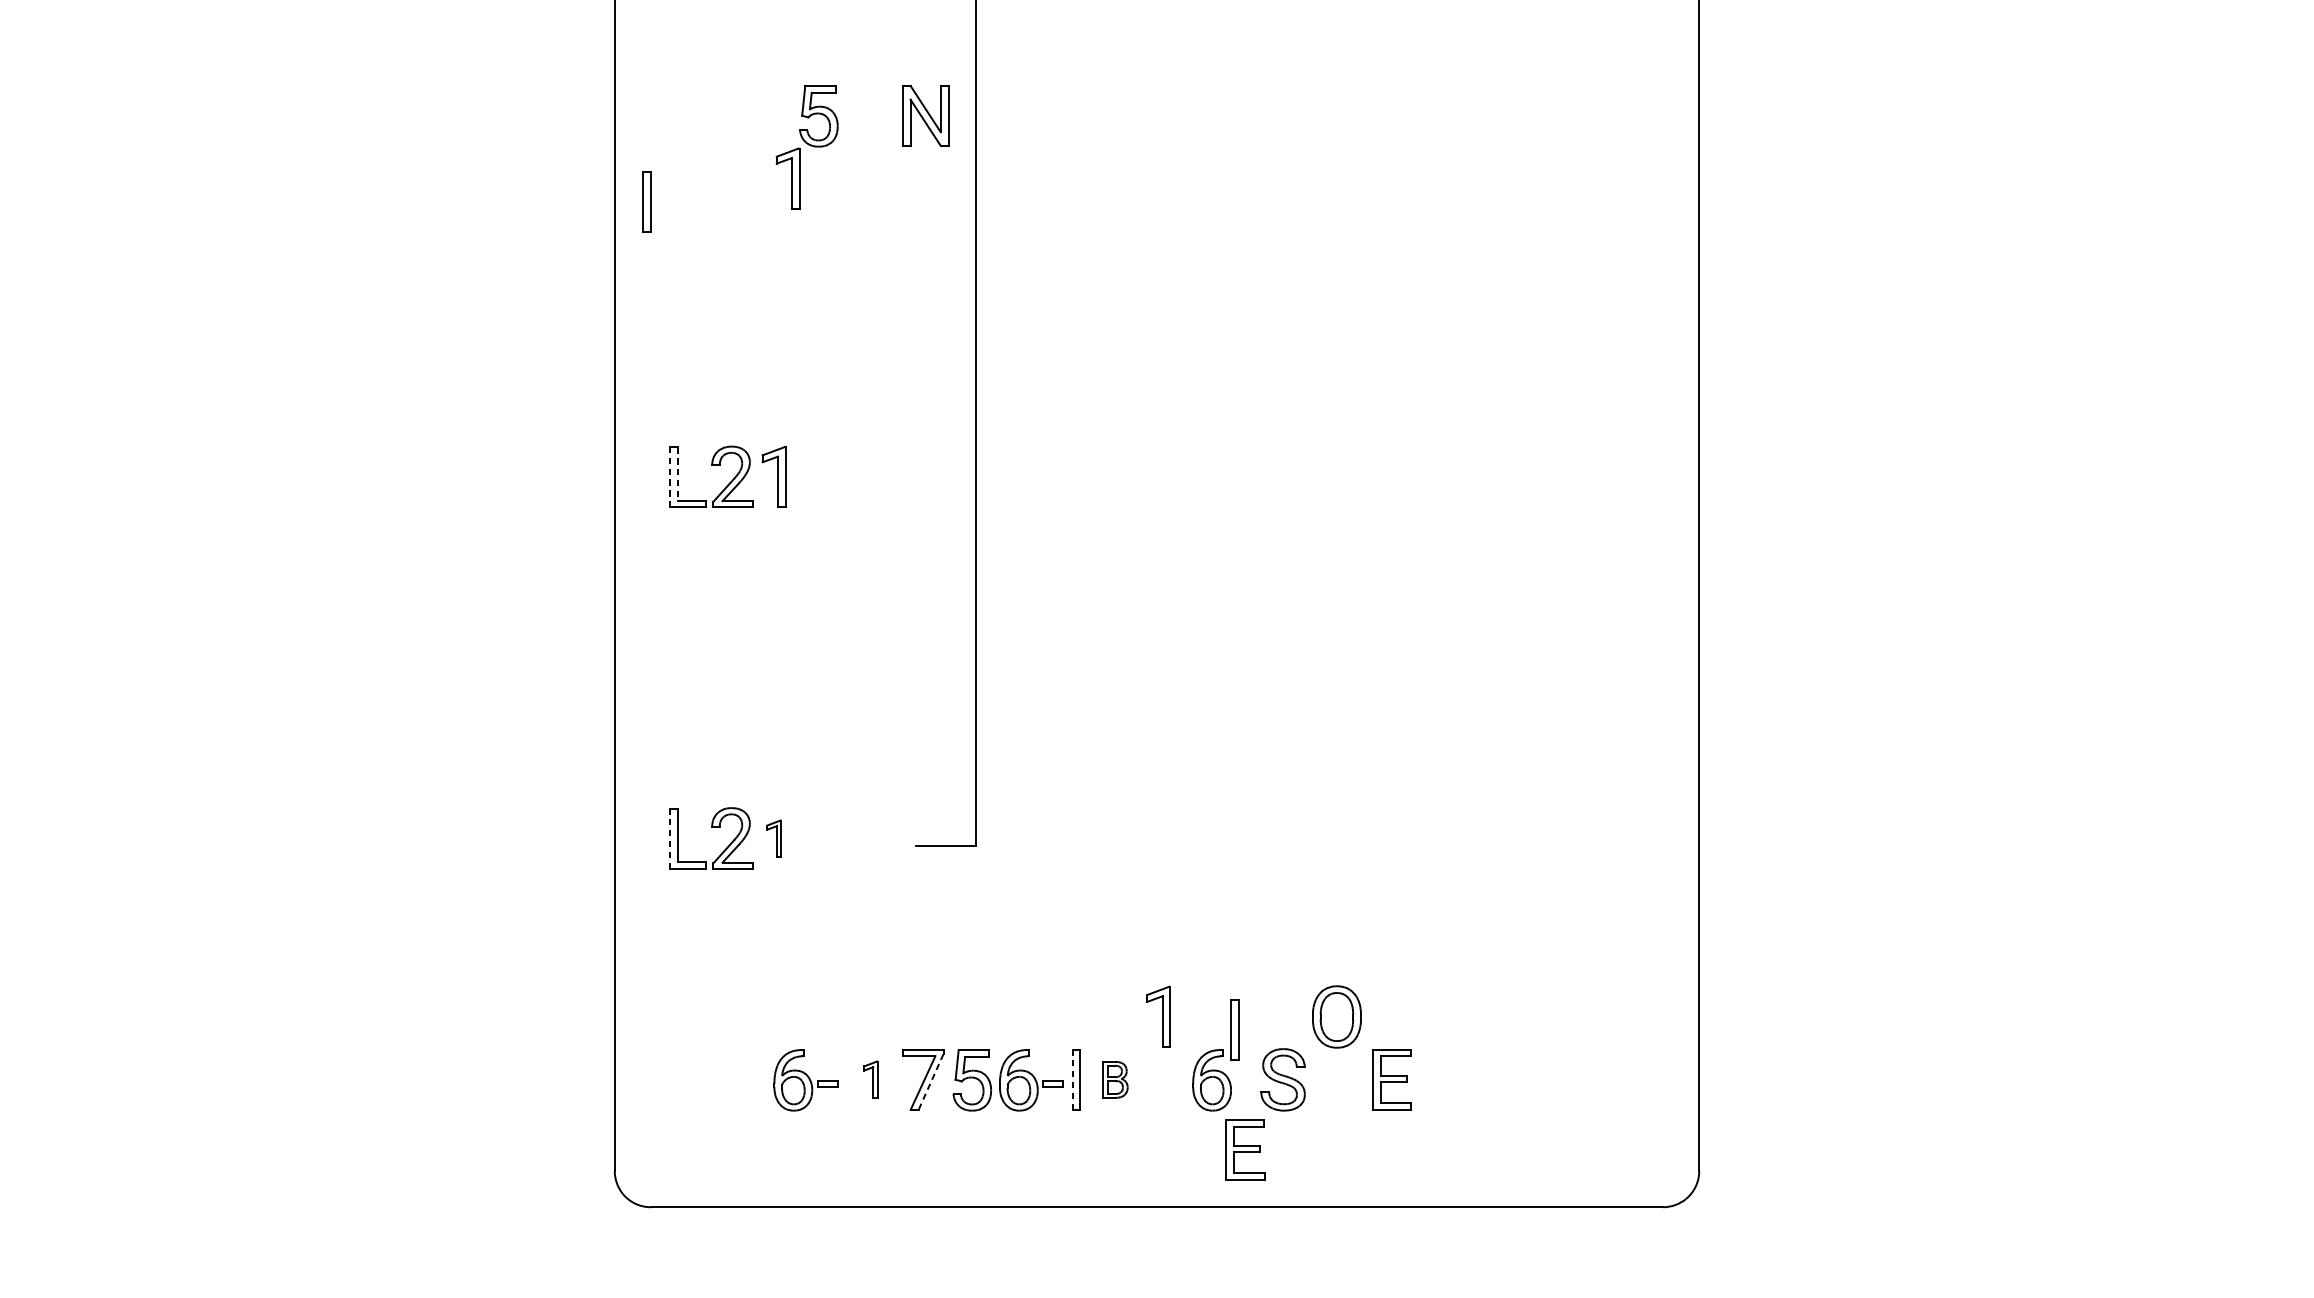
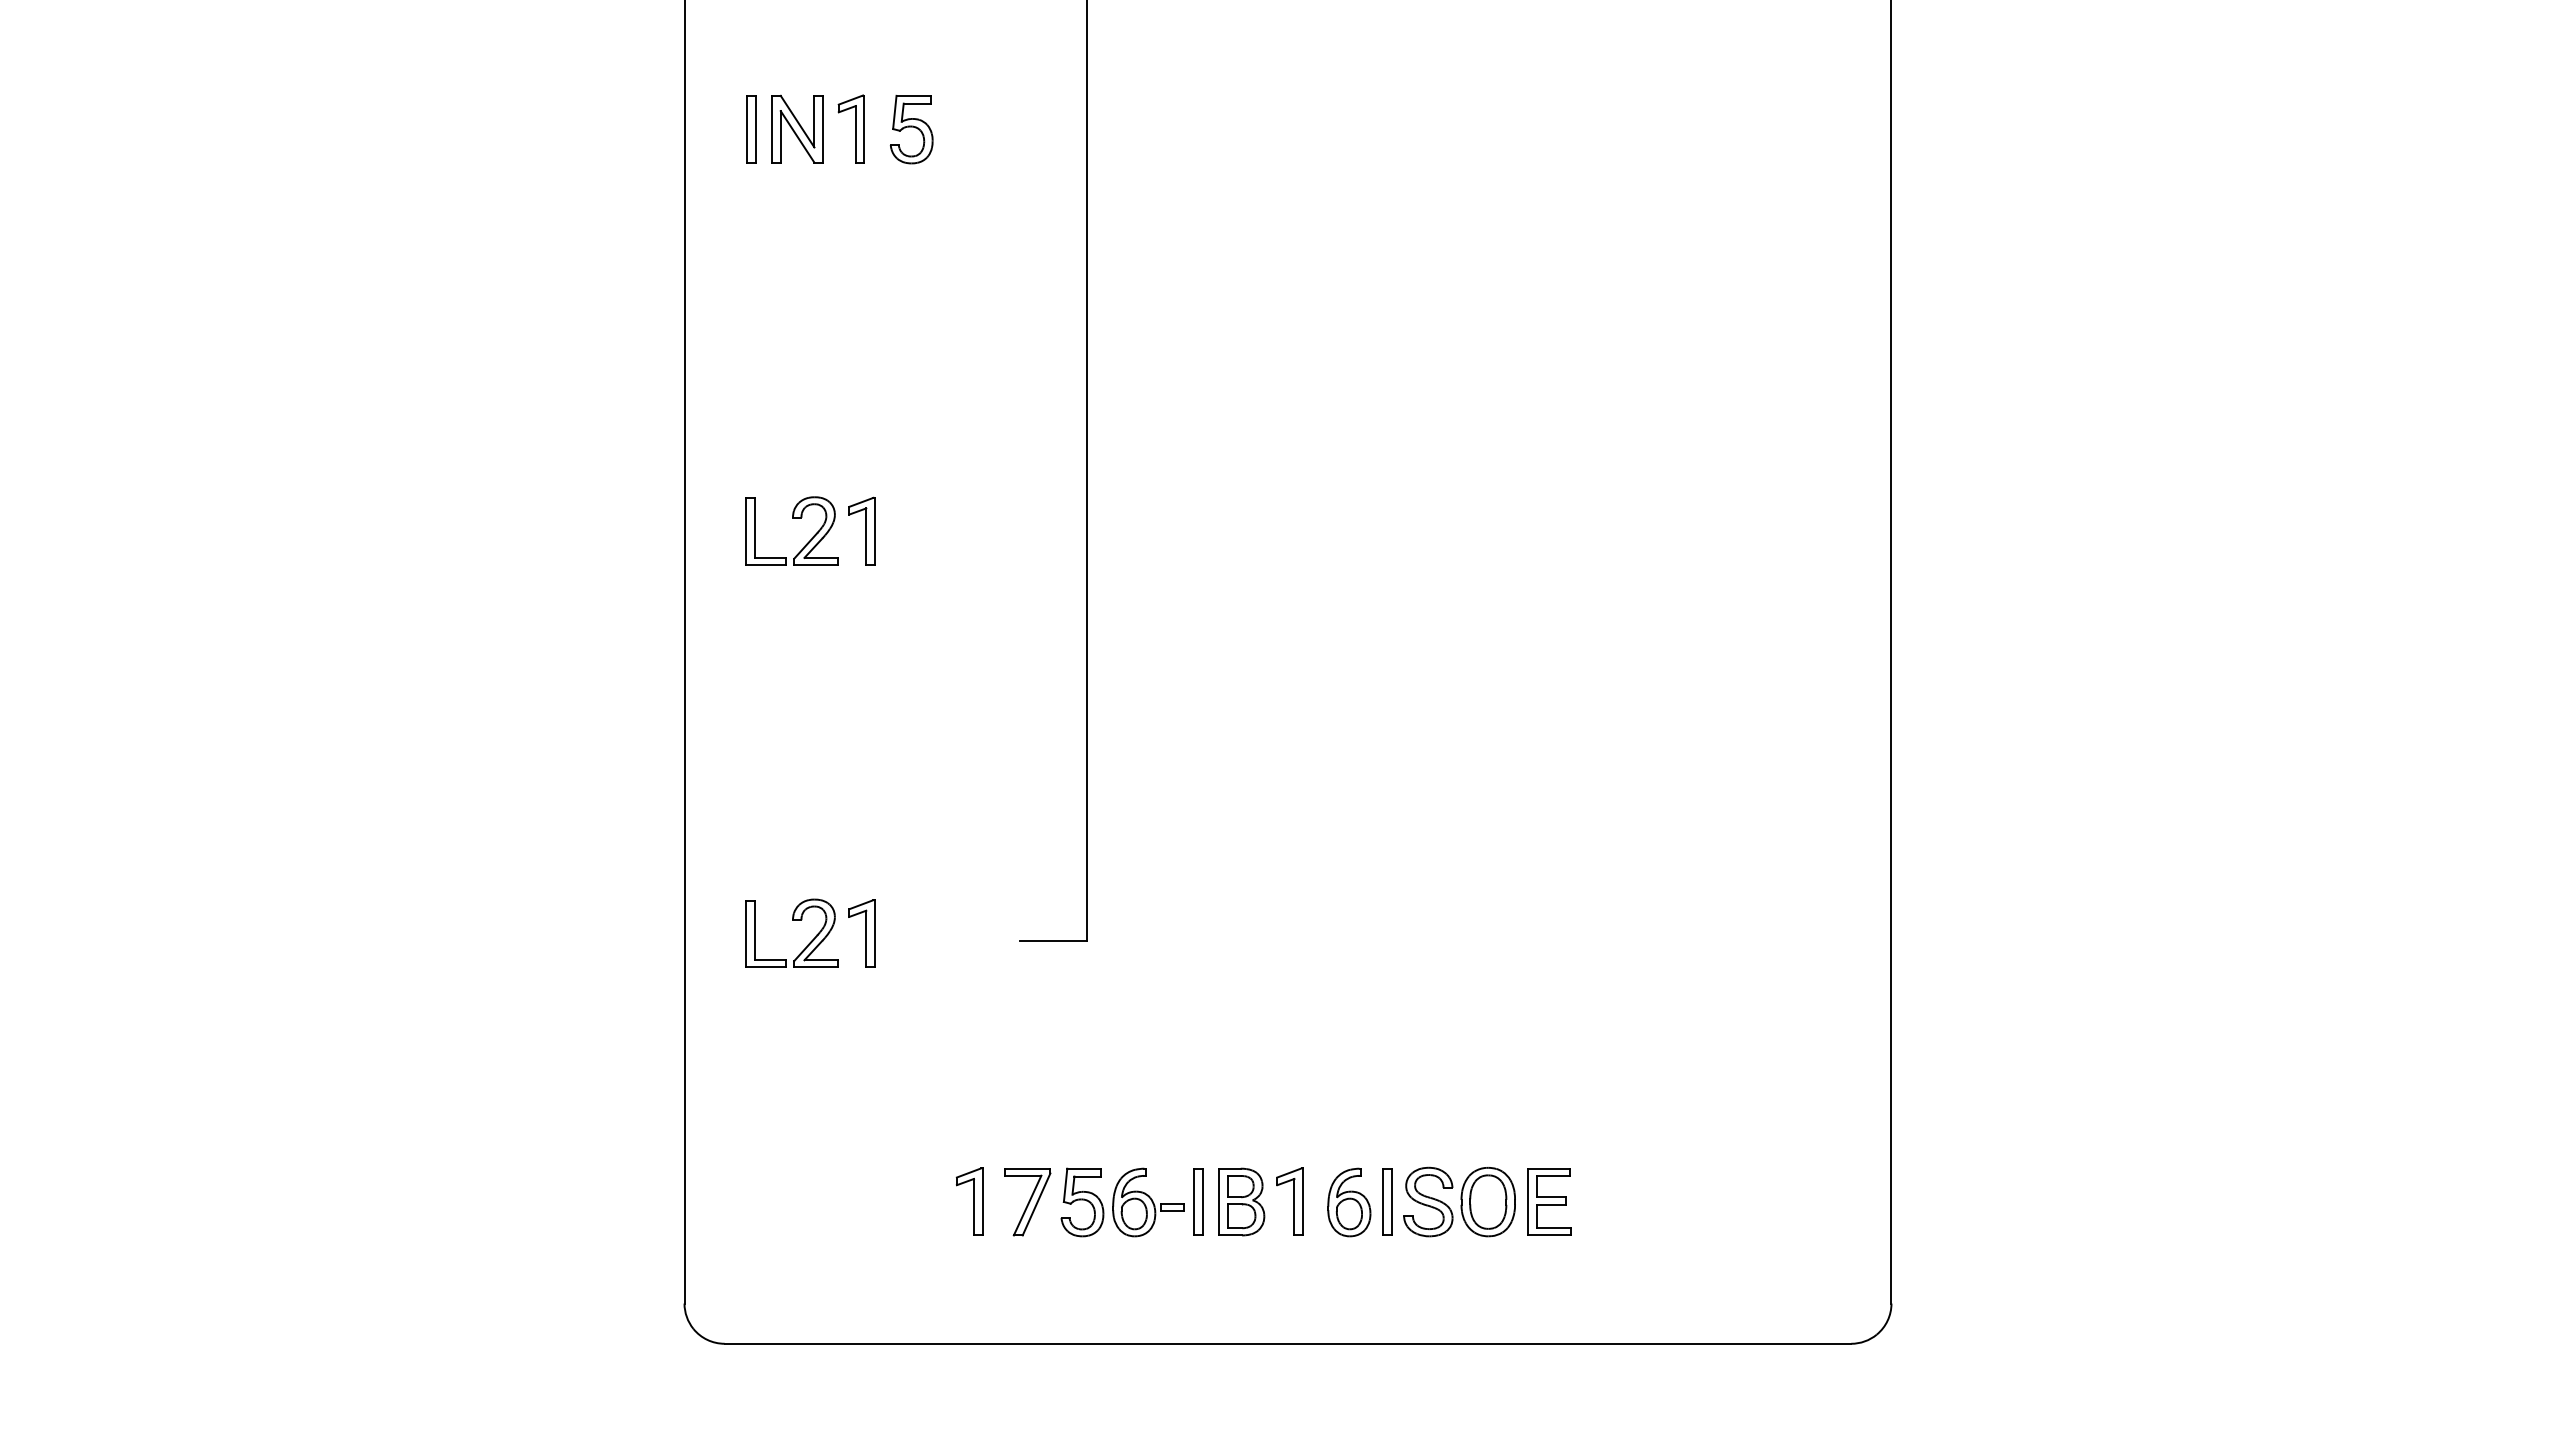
part: (925, 115) -> (797, 128), moved
part: (787, 178) -> (850, 128), moved
part: (647, 202) -> (751, 129), moved
line: (677, 473) -> (754, 527), dashed -> solid
line: (670, 477) -> (746, 531), dashed -> solid
line: (670, 838) -> (746, 933), dashed -> solid
part: (773, 838) -> (861, 933), size x1.67
part: (1158, 1016) -> (1289, 1201), moved
part: (1336, 1017) -> (1487, 1202), moved
part: (1234, 1029) -> (1387, 1201), moved
part: (870, 1079) -> (969, 1201), size x1.67
line: (1072, 1079) -> (1194, 1201), dashed -> solid
part: (1115, 1079) -> (1241, 1201), size x1.67
part: (806, 1080) -> (897, 1202), removed
line: (931, 1082) -> (1036, 1204), dashed -> solid
part: (1245, 1149) -> (1386, 1279), removed

